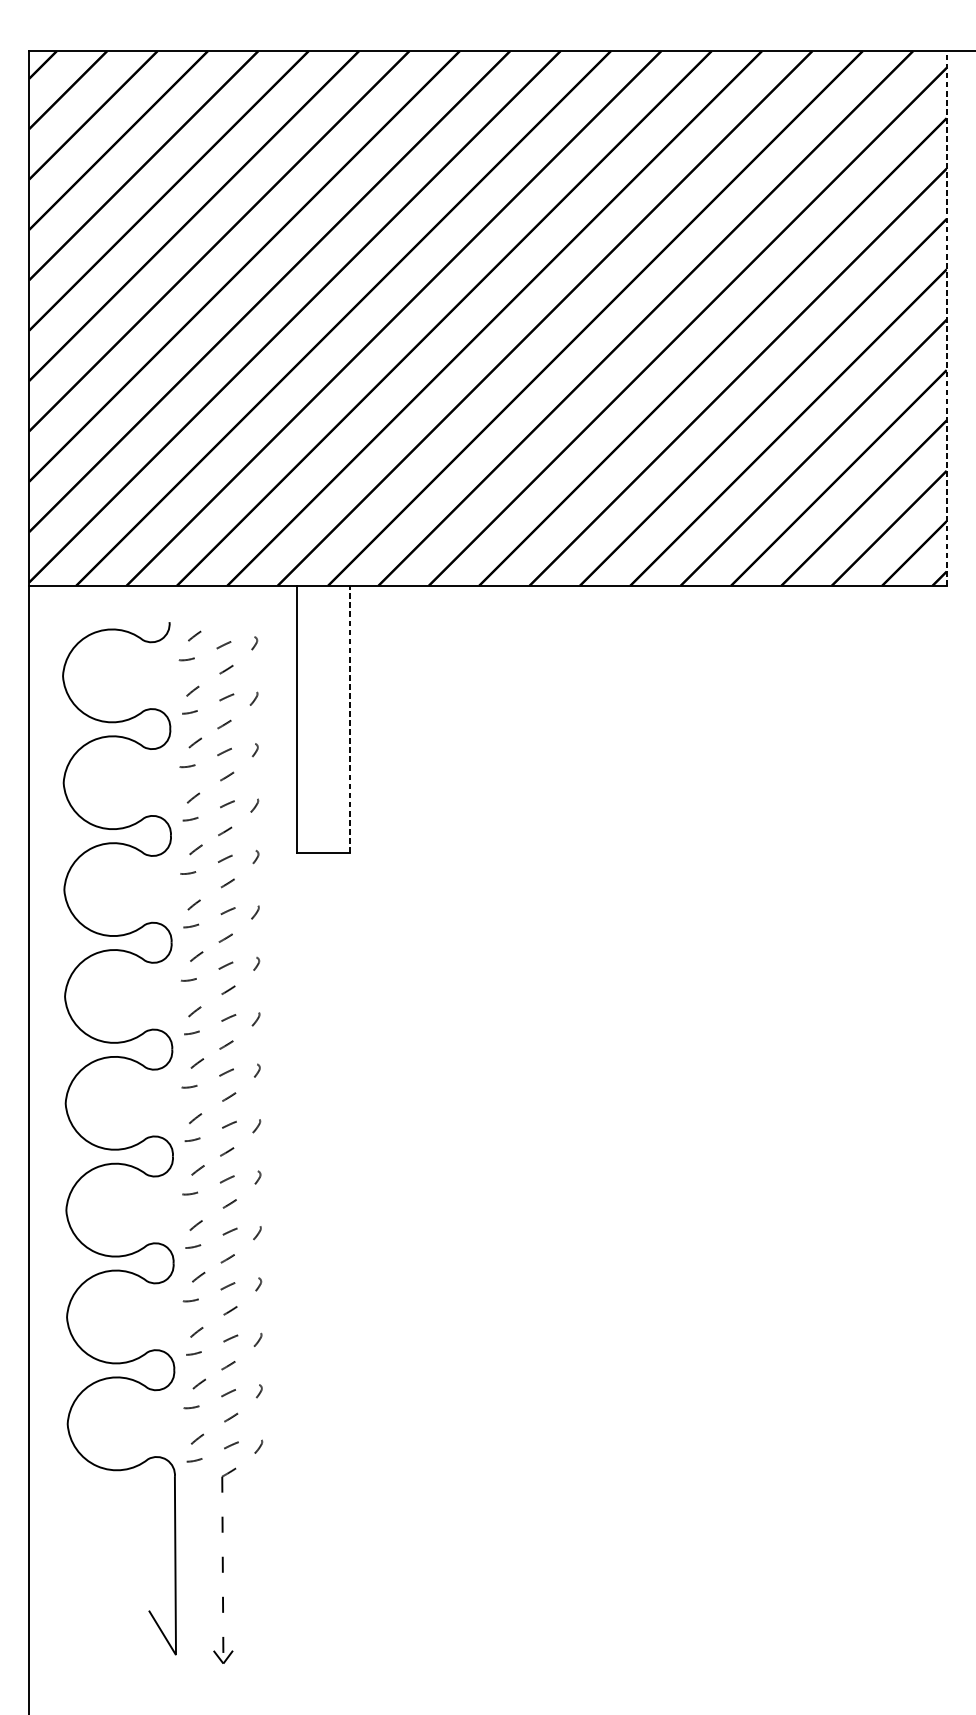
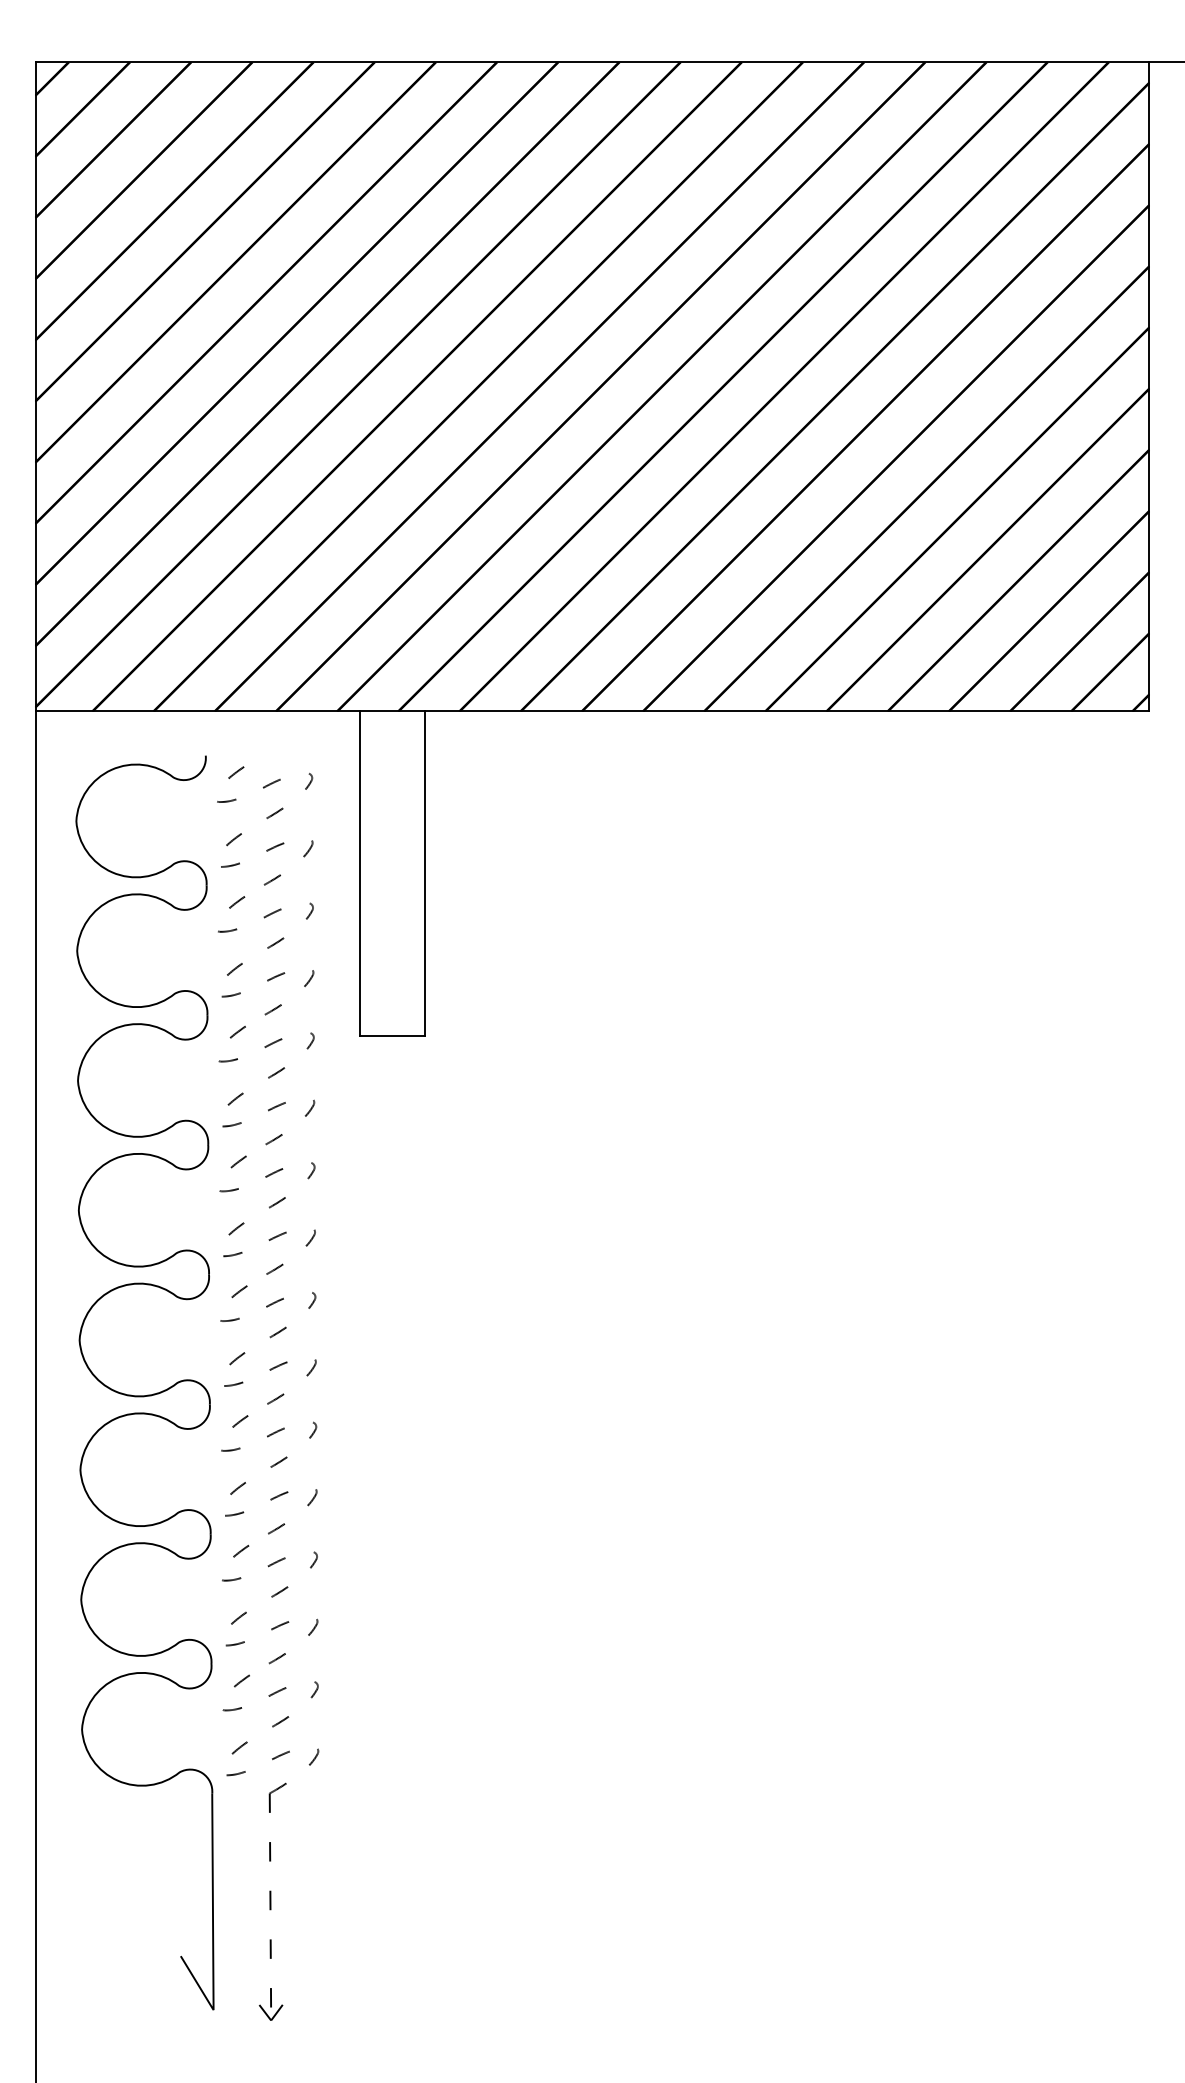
line: (946, 318) -> (1149, 386), dashed -> solid
line: (349, 719) -> (424, 873), dashed -> solid

